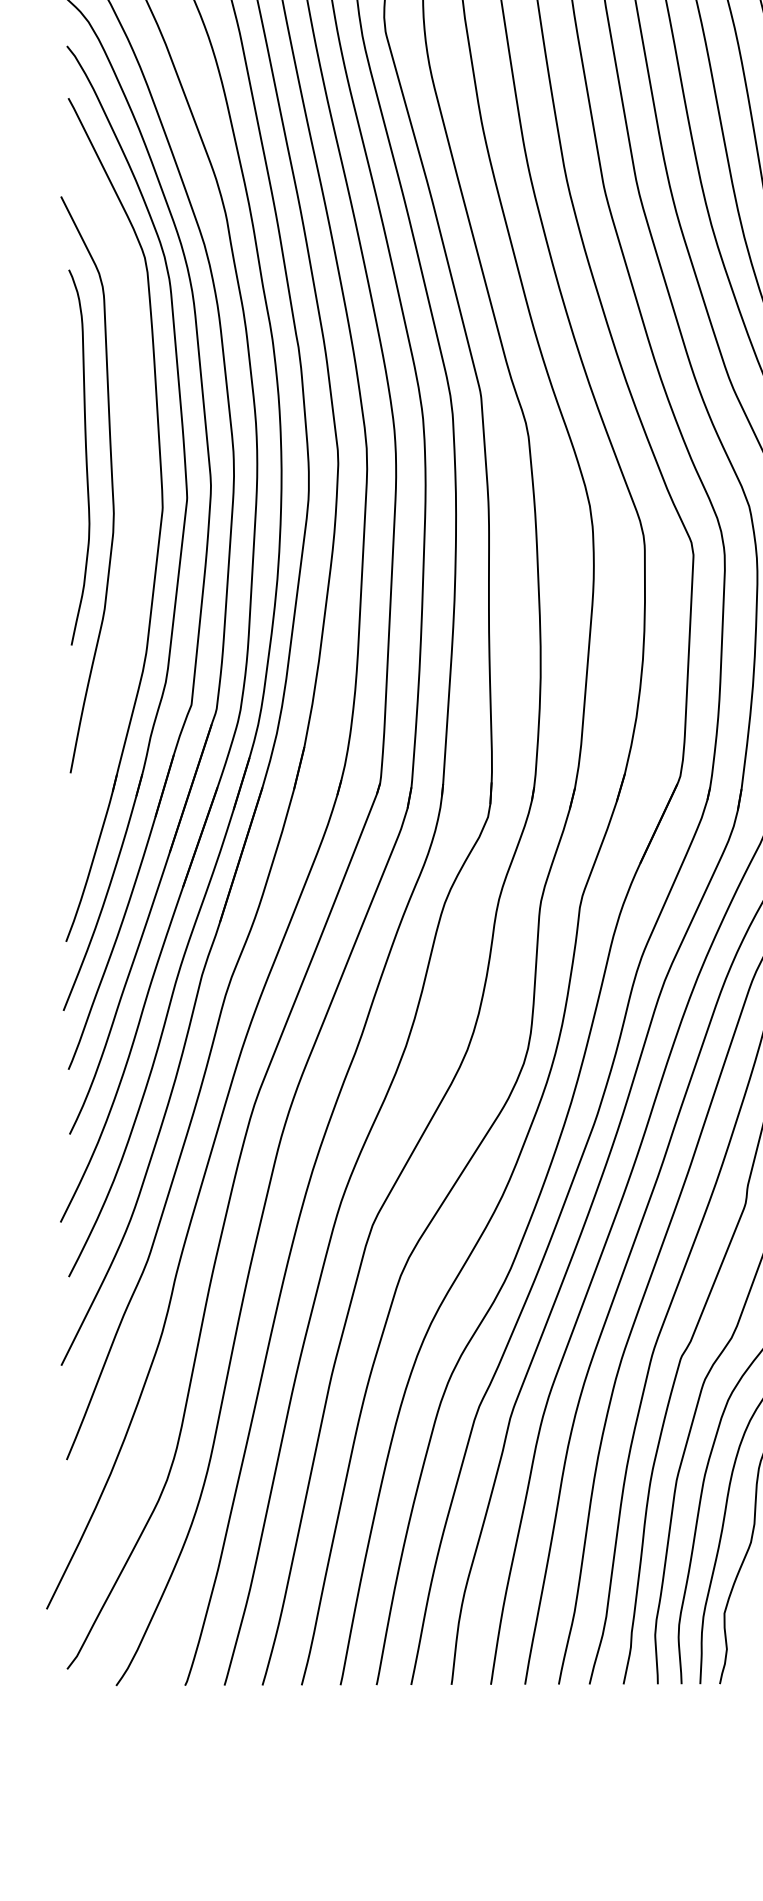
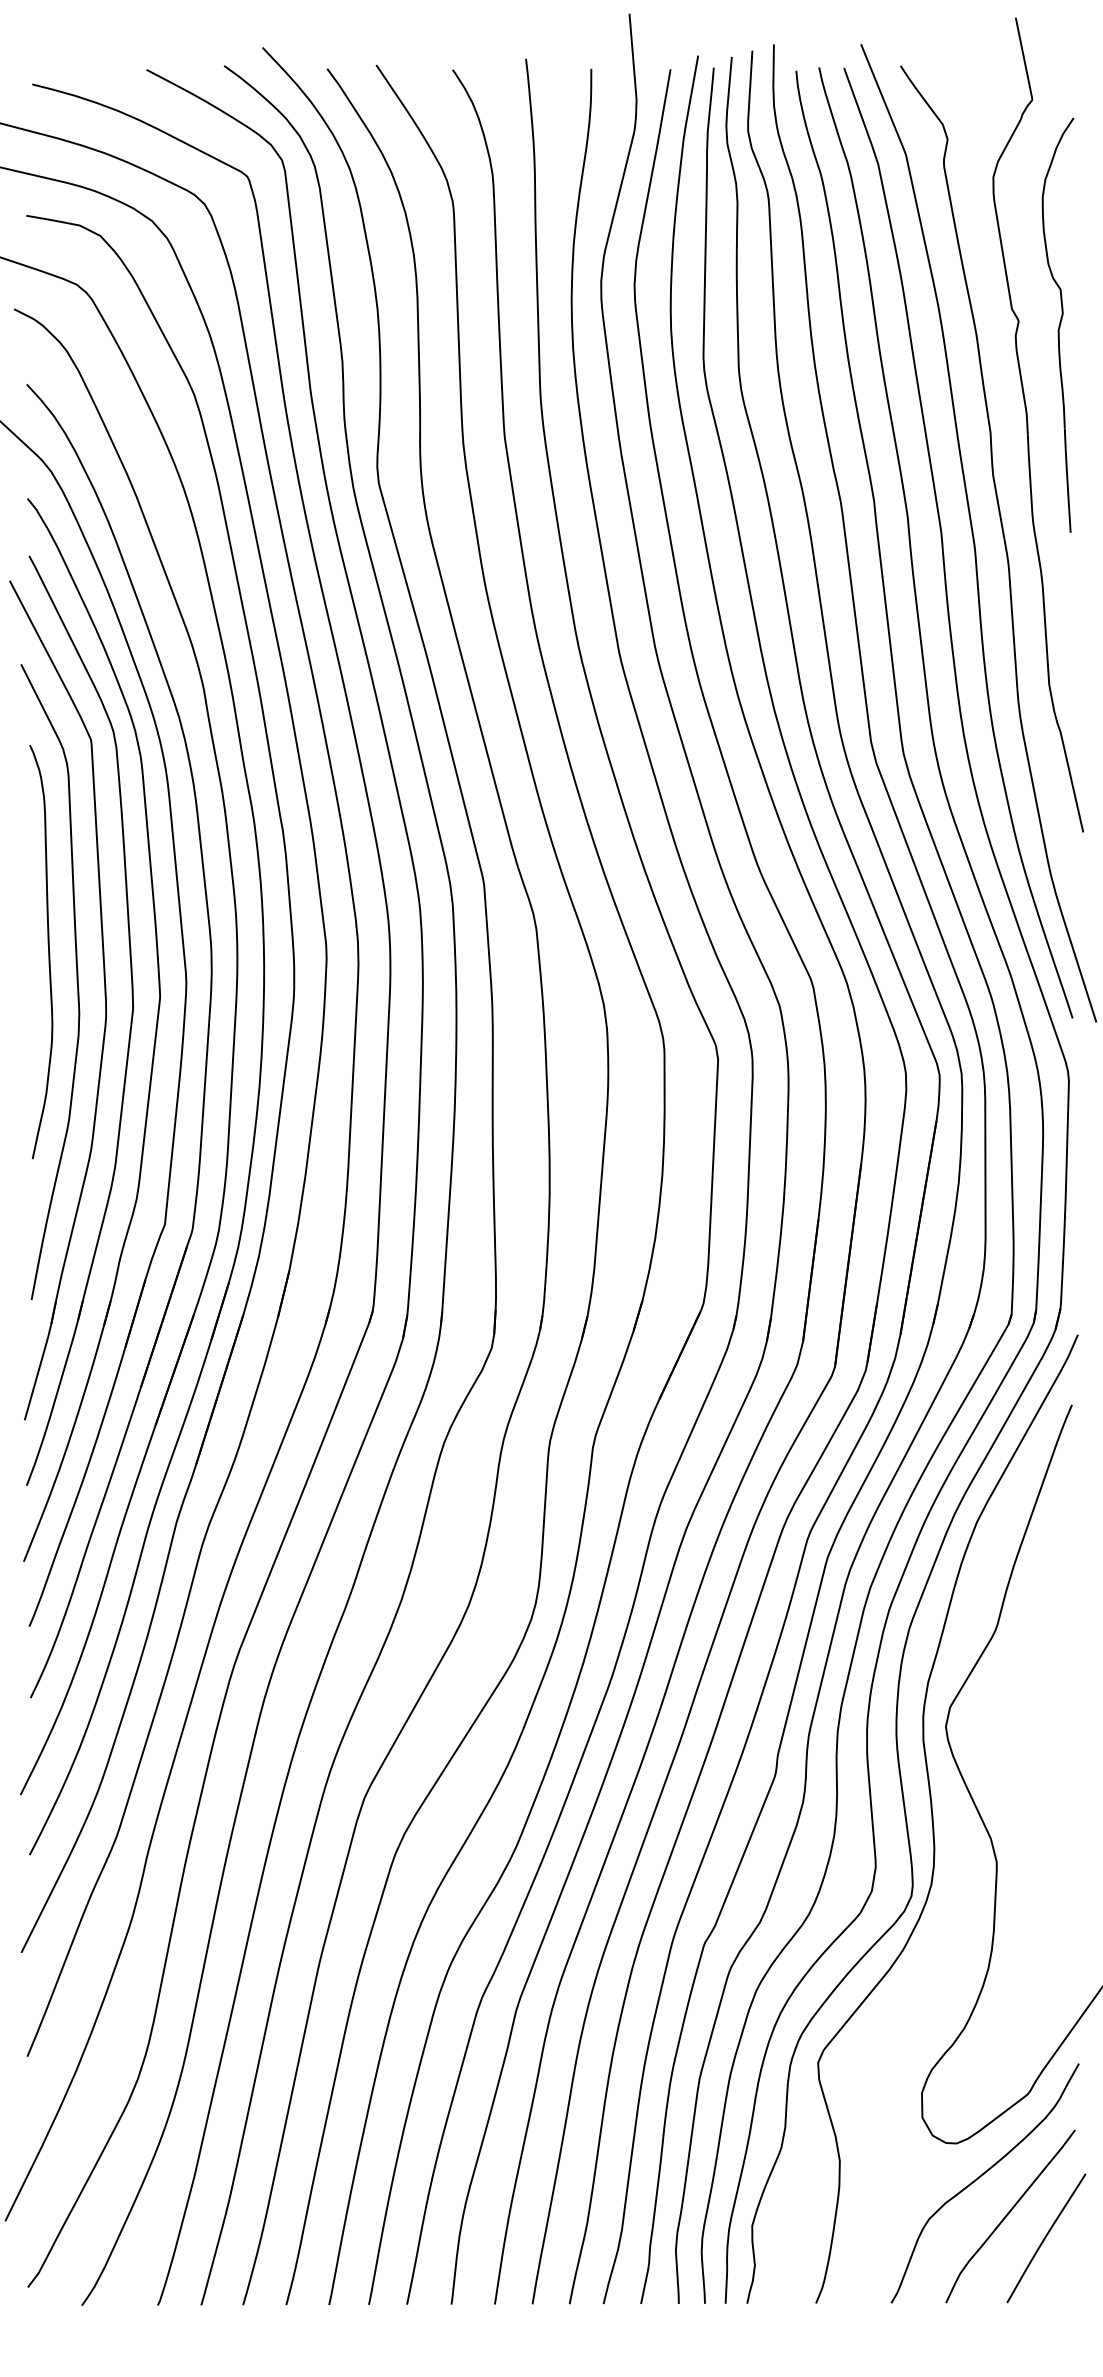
part: (136, 498) -> (104, 997), added

